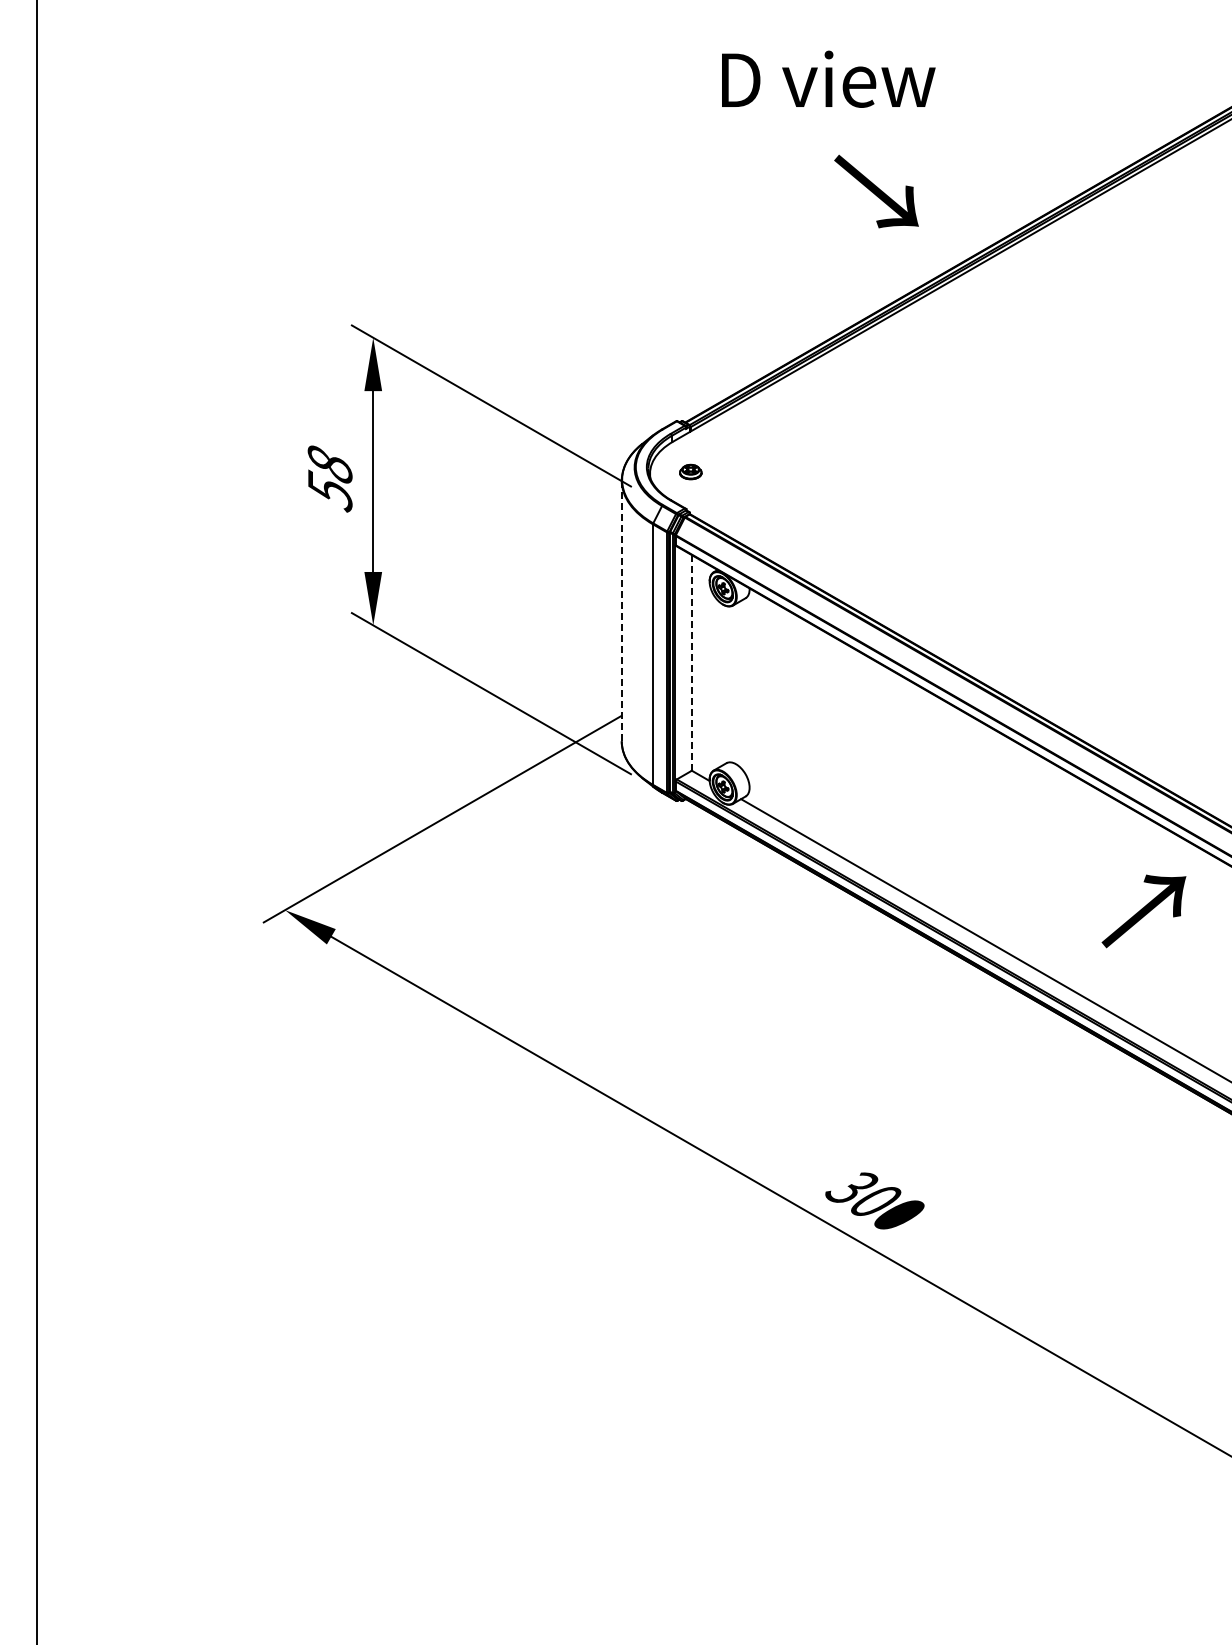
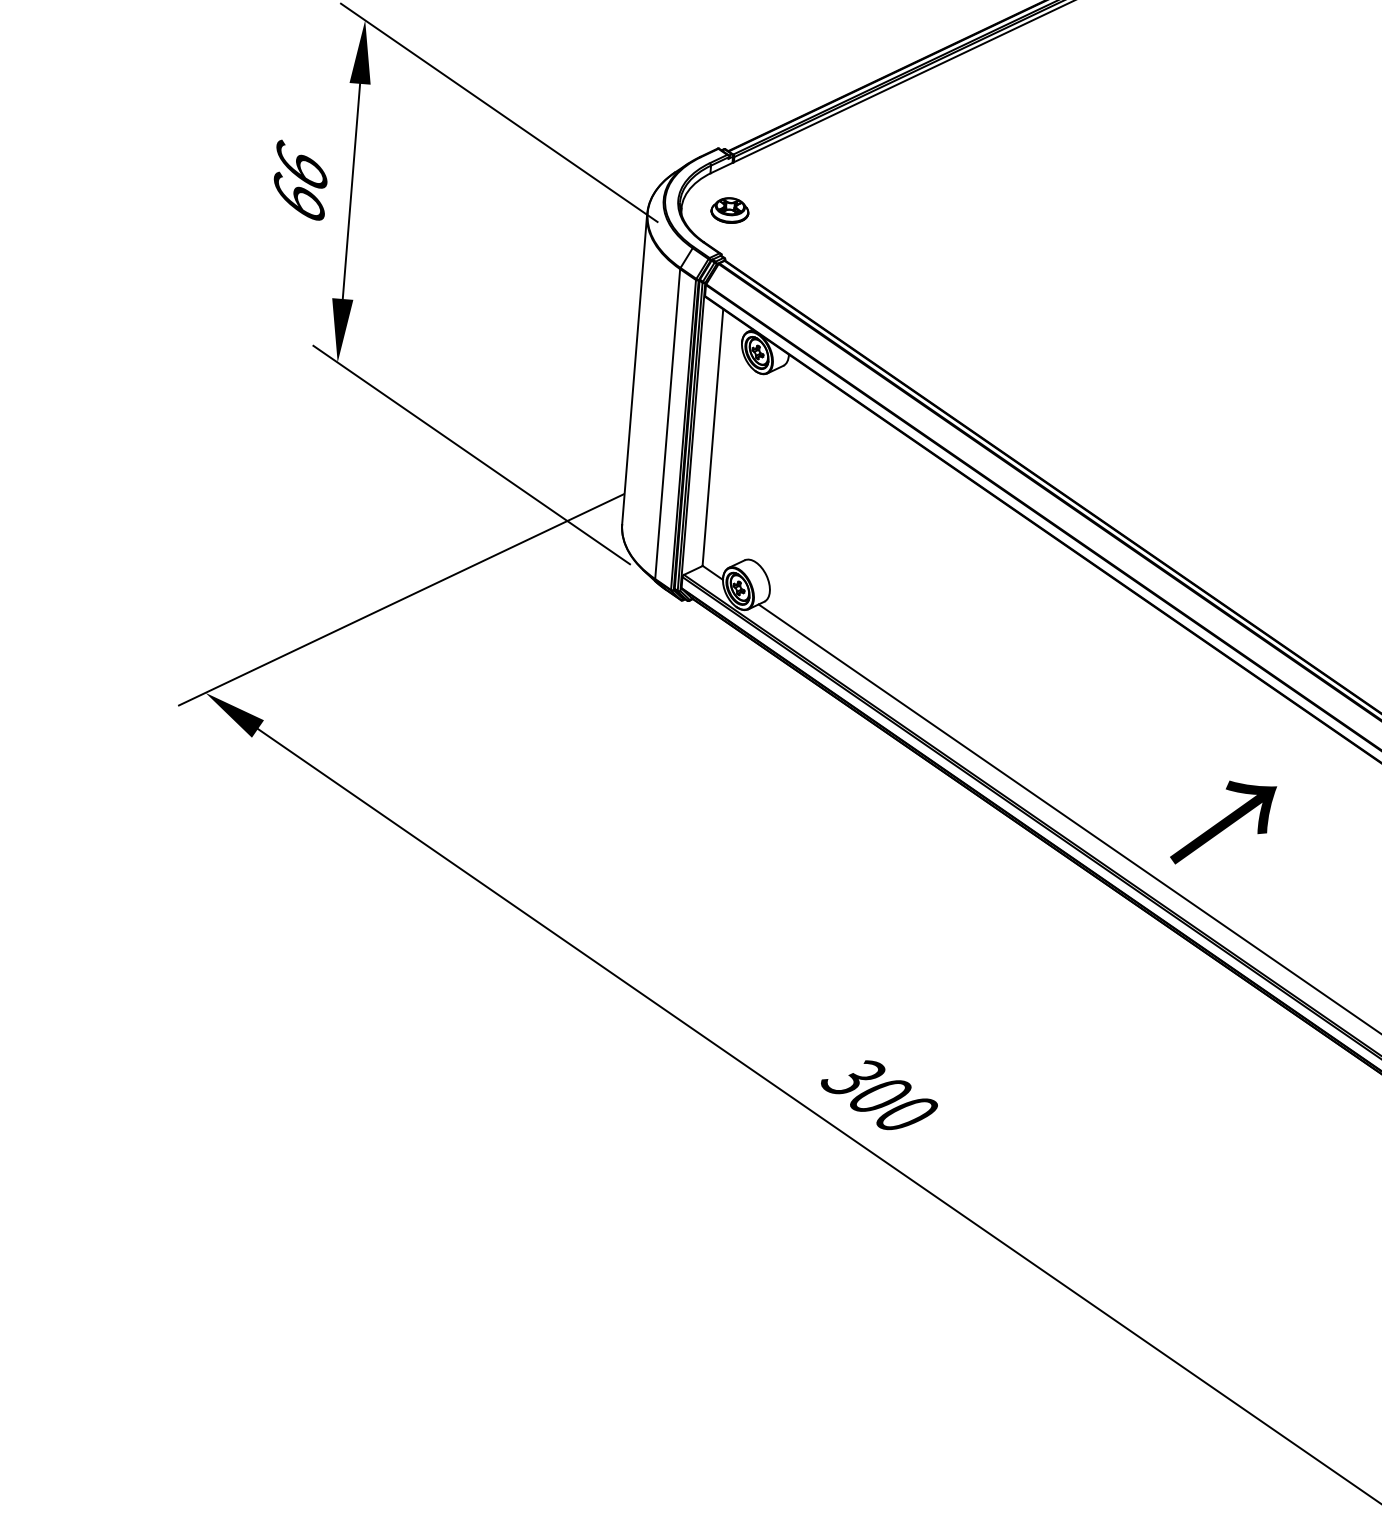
part: (690, 471) -> (729, 209), size x1.43
text: (329, 477) -> (299, 182), 58 -> 66
line: (621, 610) -> (634, 368), dashed -> solid
line: (691, 662) -> (712, 437), dashed -> solid
text: (1143, 911) -> (1222, 824), moved

